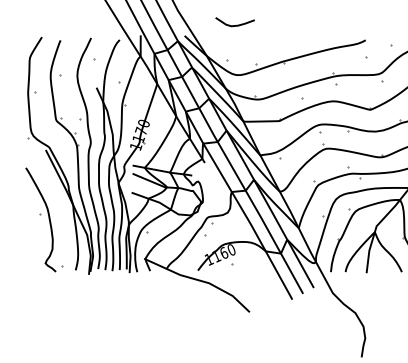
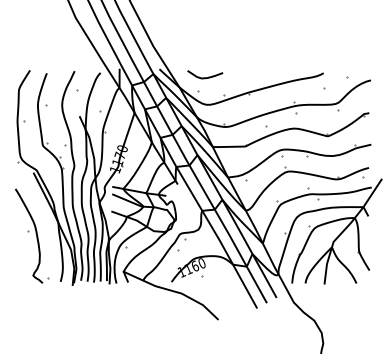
curve: (235, 25) -> (205, 77), moved

